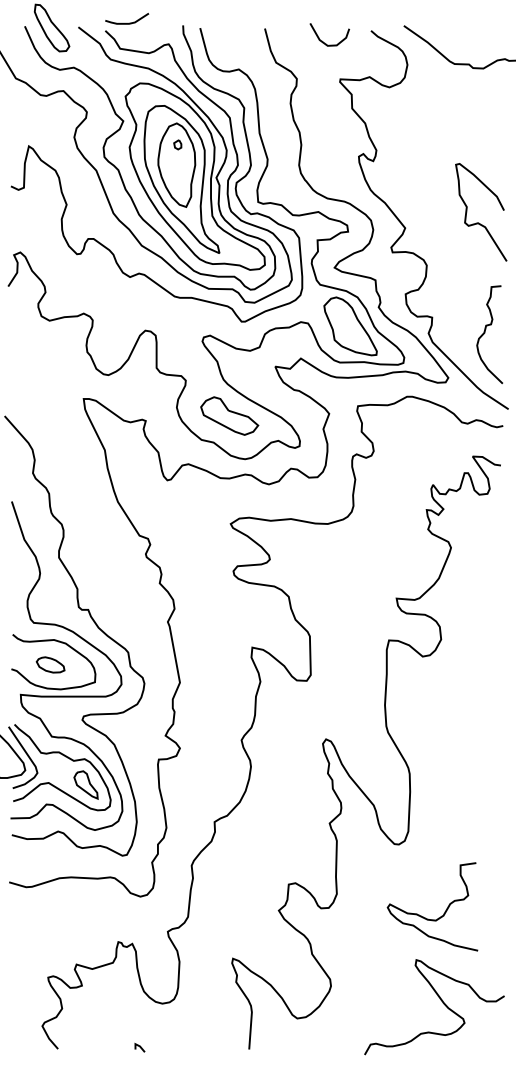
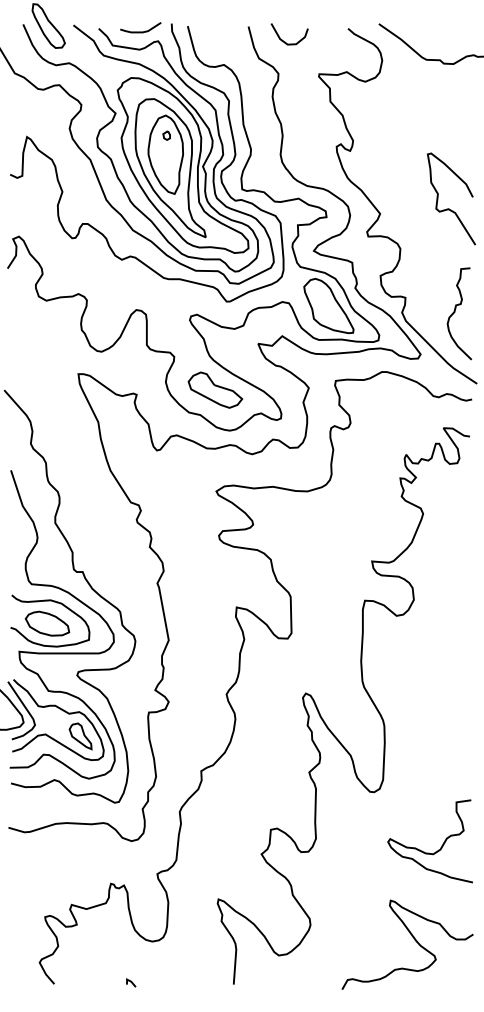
curve: (127, 22) -> (141, 31), moved
curve: (322, 40) -> (282, 39), moved
part: (50, 664) -> (47, 623), size x1.67
curve: (438, 917) -> (435, 851), moved

